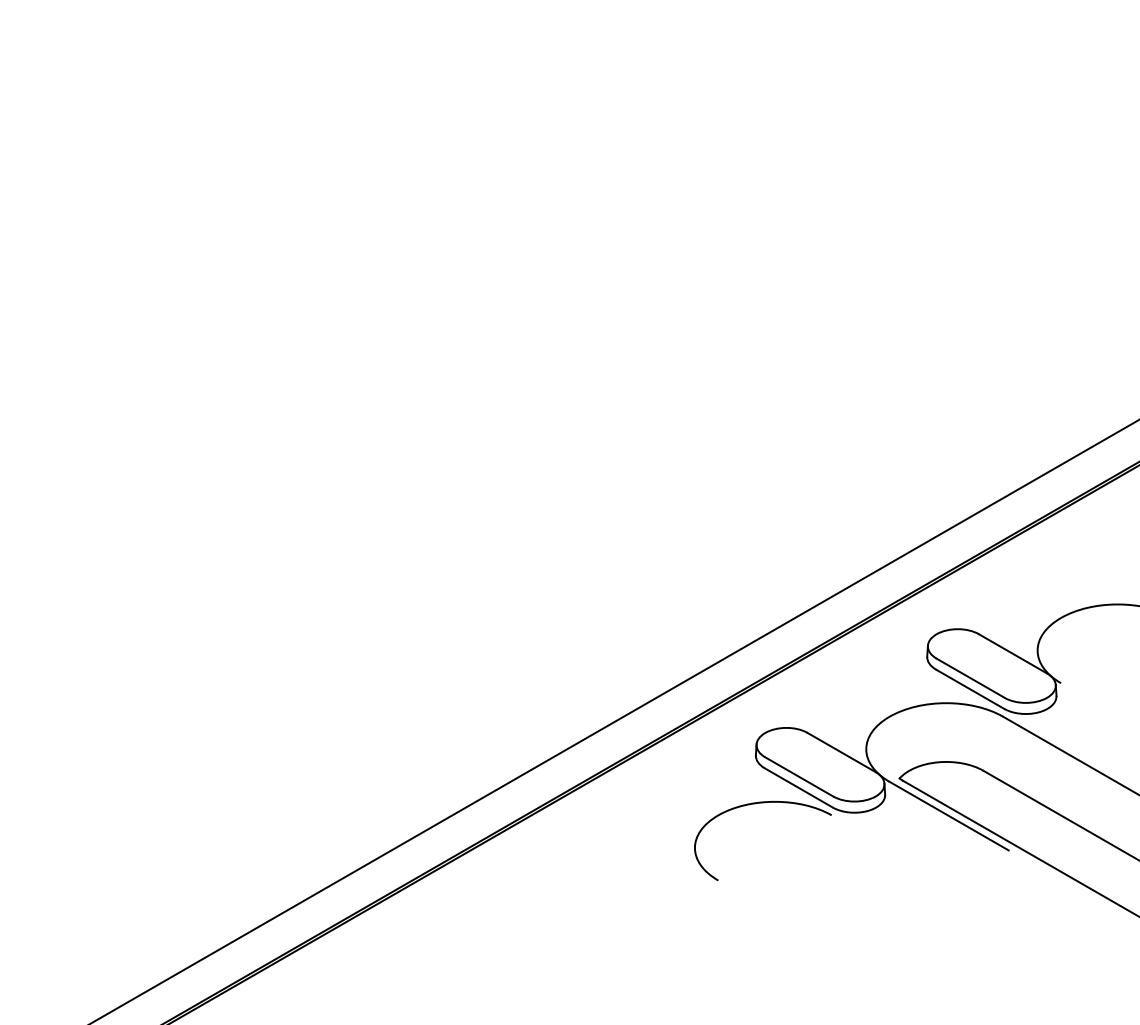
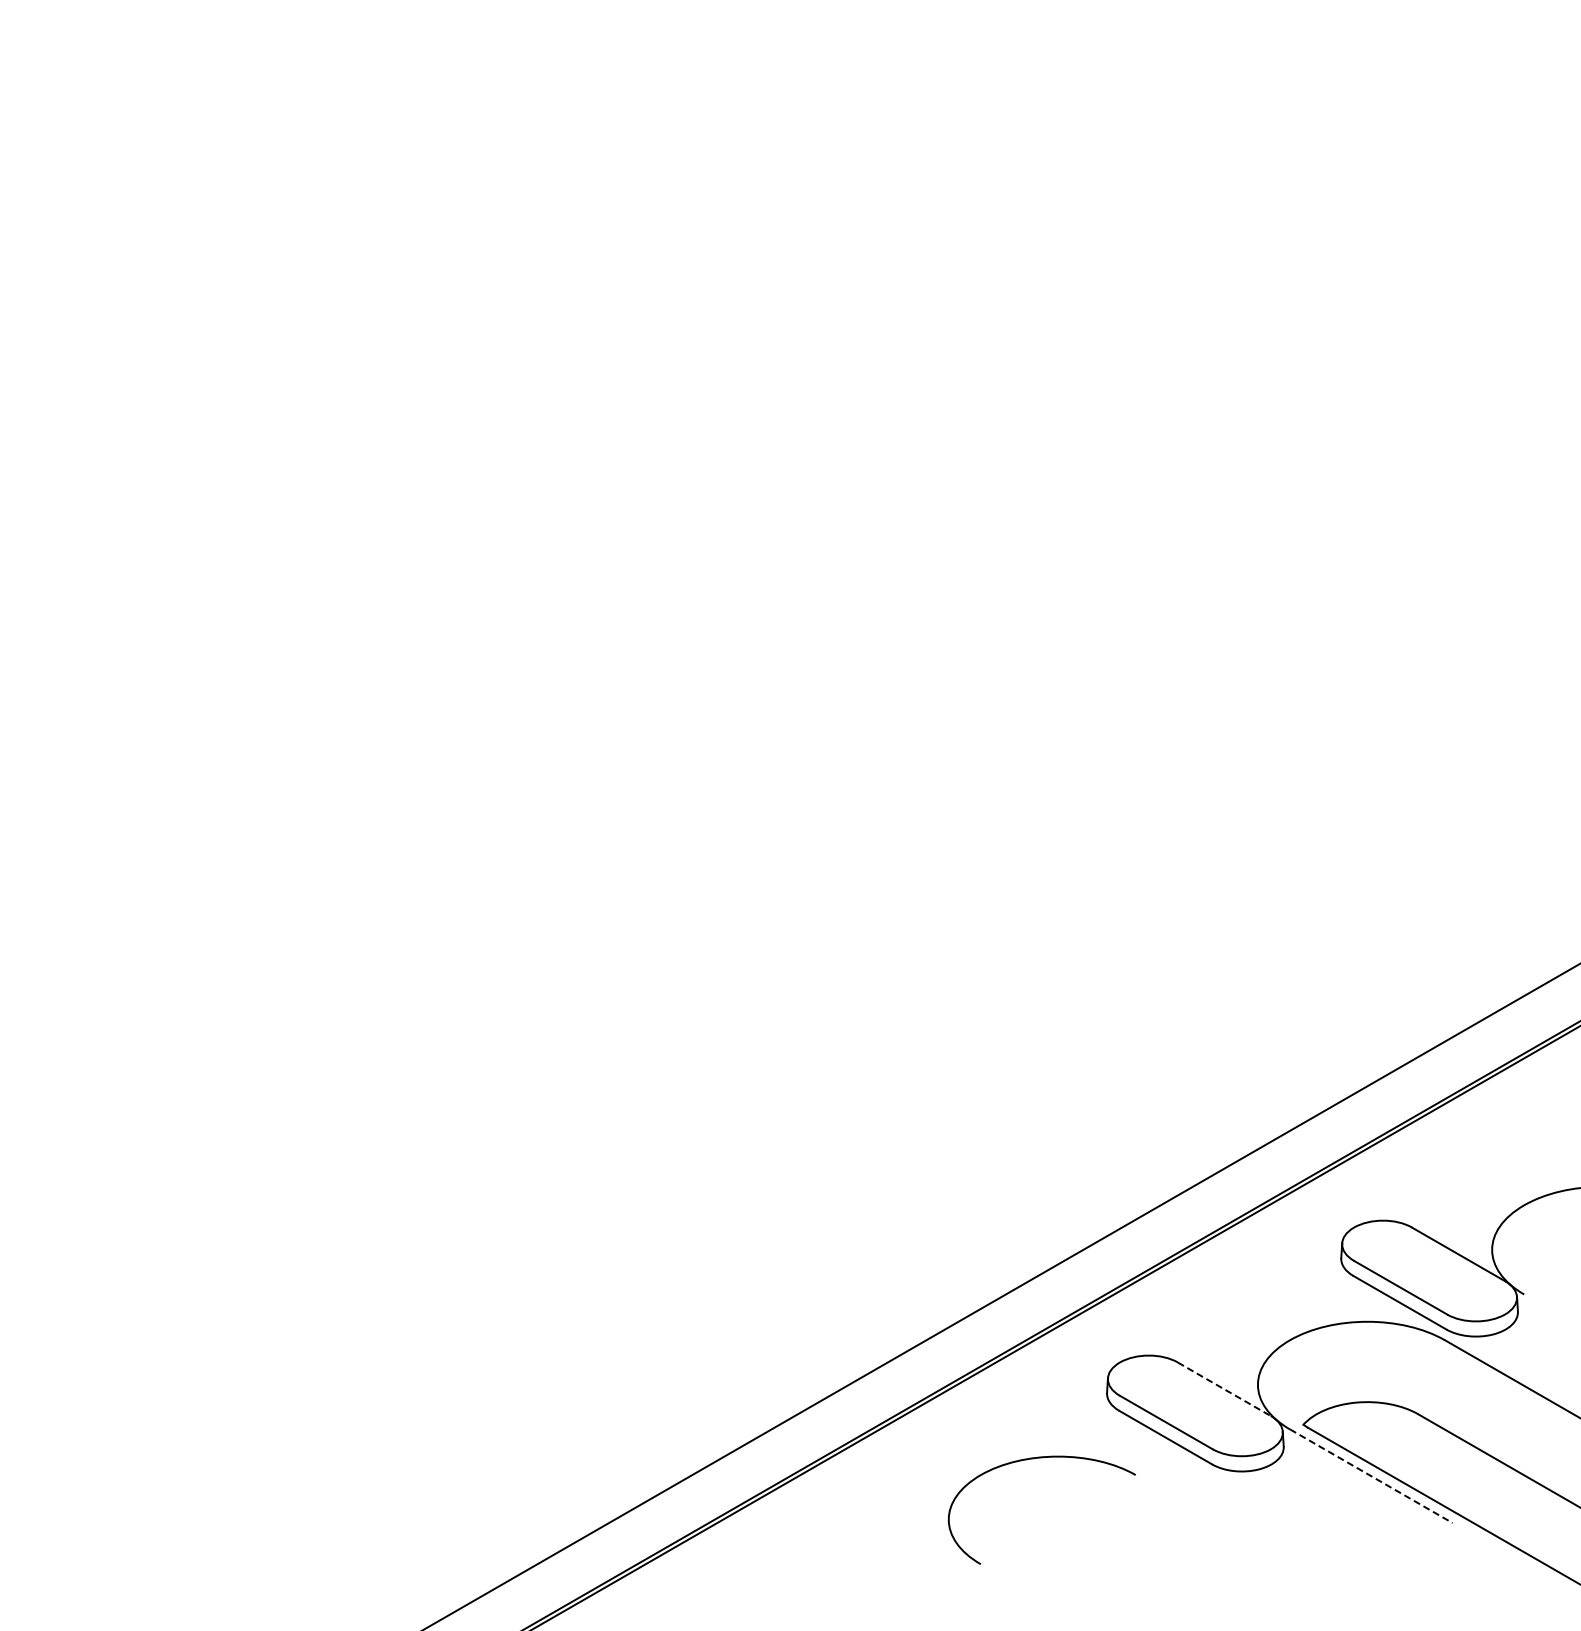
line: (841, 752) -> (1224, 1389), solid -> dashed
curve: (756, 803) -> (1033, 1459), moved
line: (949, 816) -> (1371, 1476), solid -> dashed

